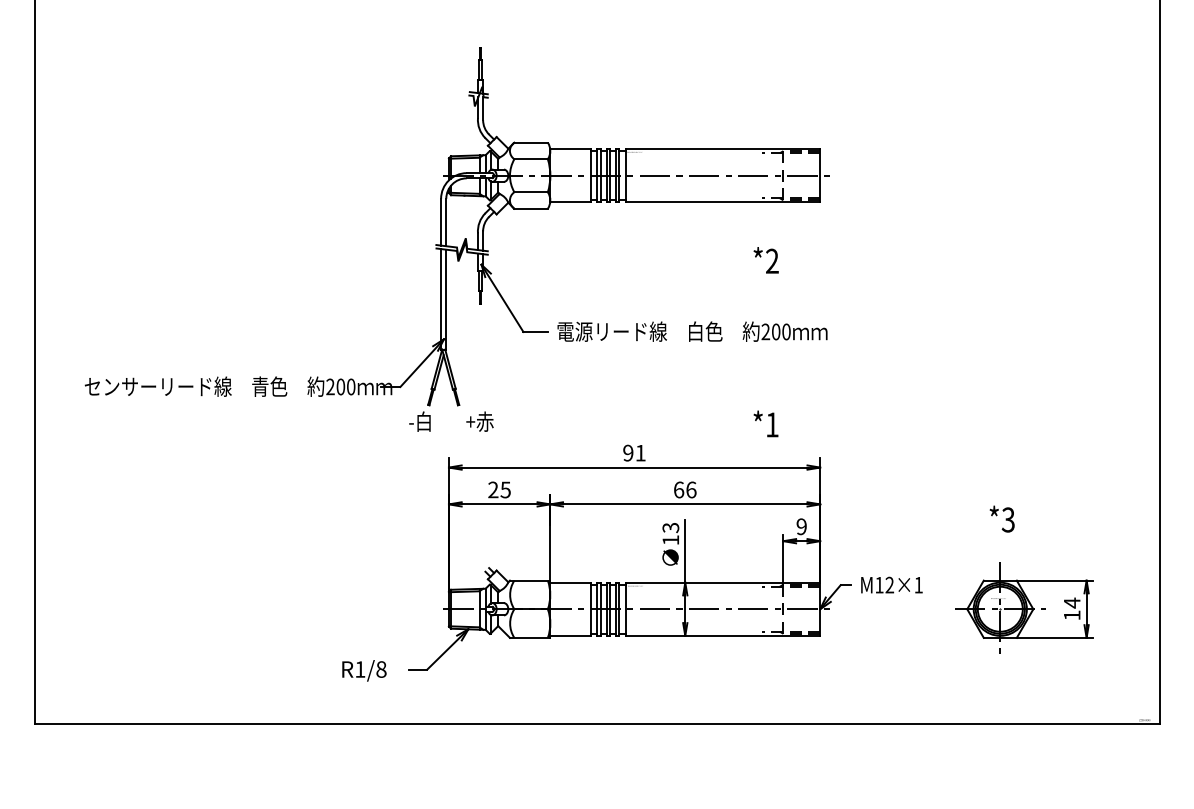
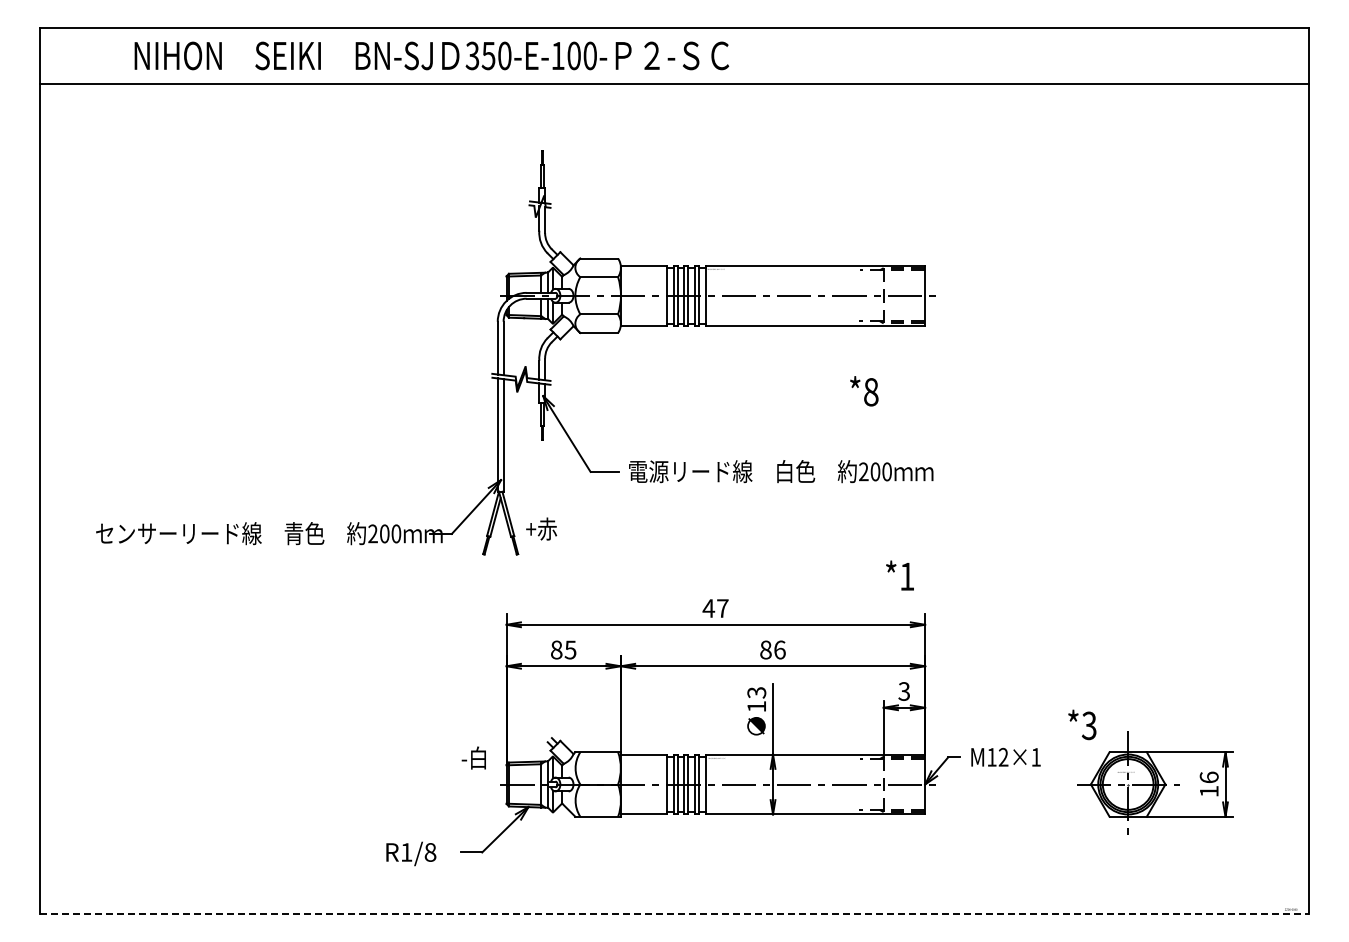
text: (772, 261) -> (871, 392), *2 -> *8
text: (419, 421) -> (473, 757), moved
text: (479, 421) -> (541, 528), moved
text: (765, 423) -> (899, 575), moved
text: (634, 453) -> (715, 608), 91 -> 47
text: (493, 489) -> (556, 649), 25 -> 85
text: (678, 489) -> (765, 649), 66 -> 86
text: (1002, 518) -> (1082, 724), moved
text: (801, 526) -> (903, 691), 9 -> 3
text: (1071, 603) -> (1208, 777), 14 -> 16
line: (598, 723) -> (675, 913), solid -> dashed

